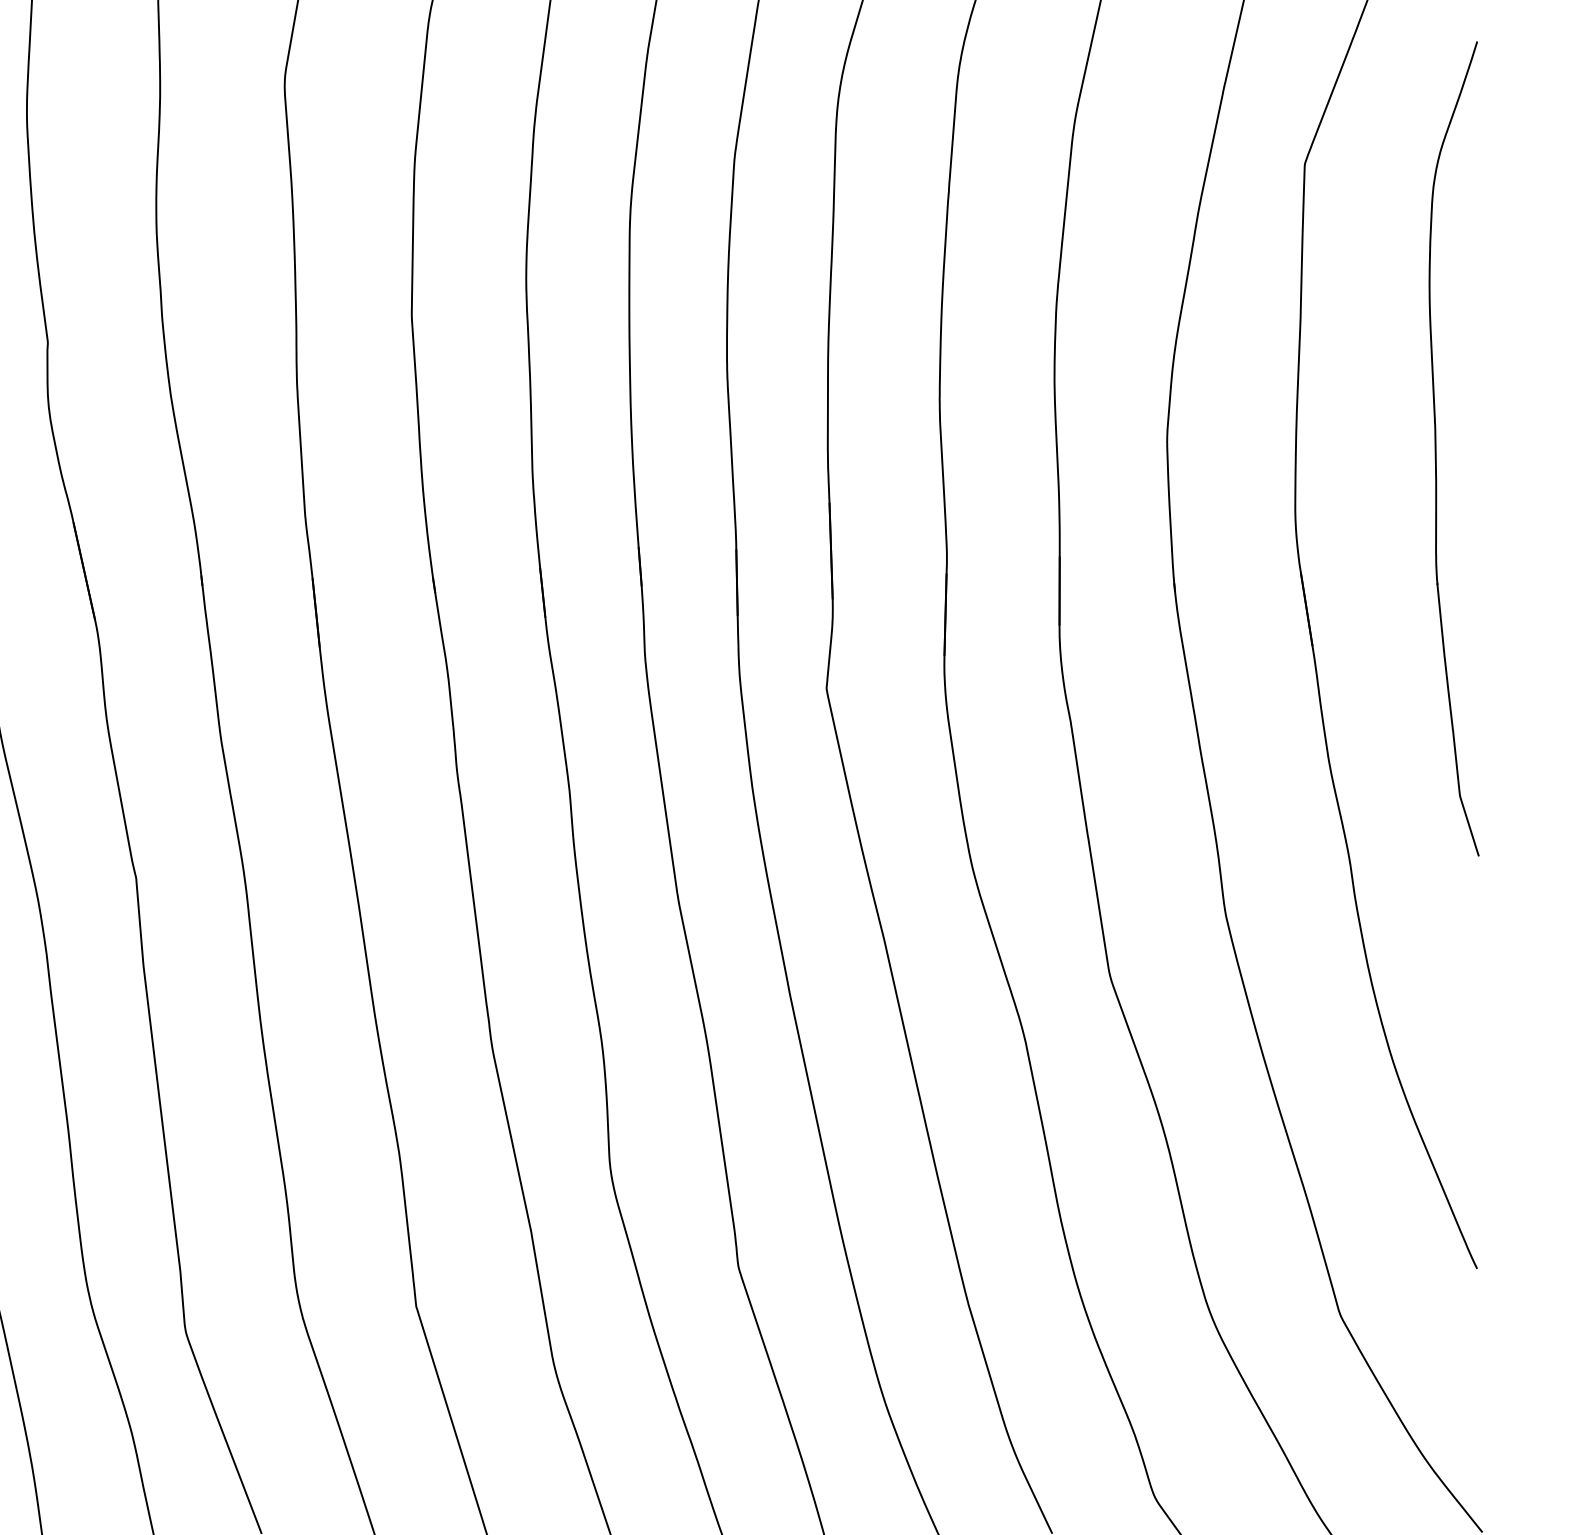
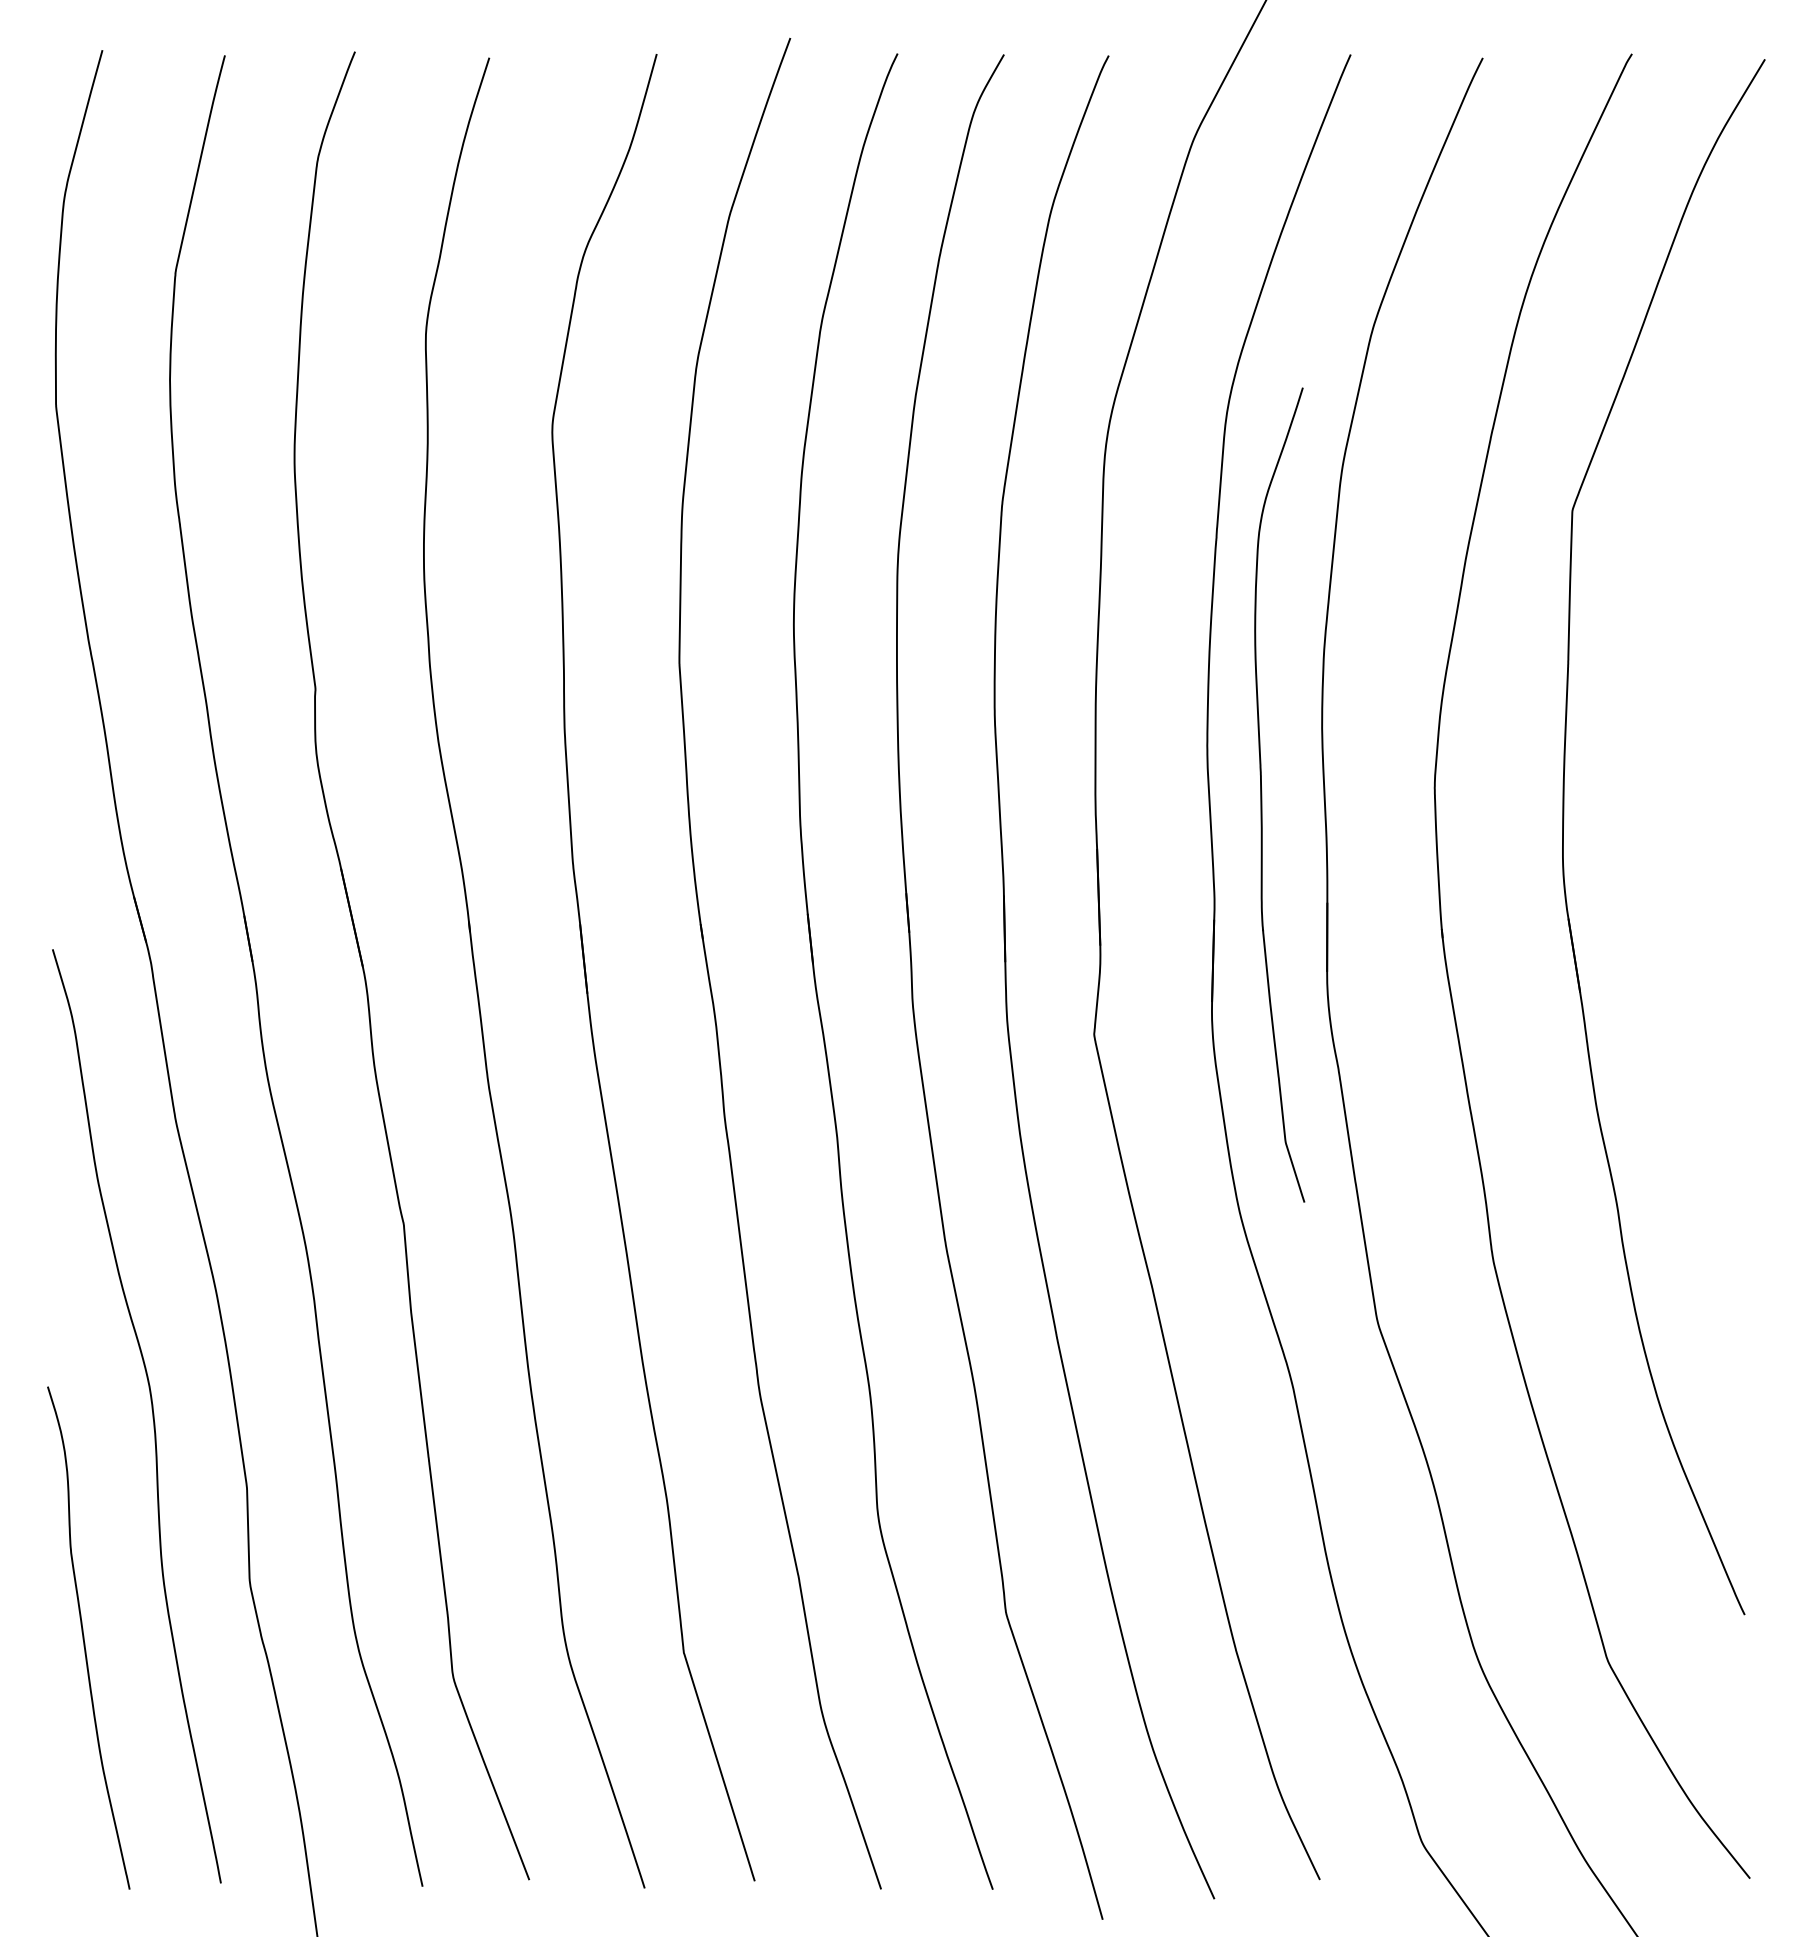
part: (1436, 448) -> (1262, 794), moved

